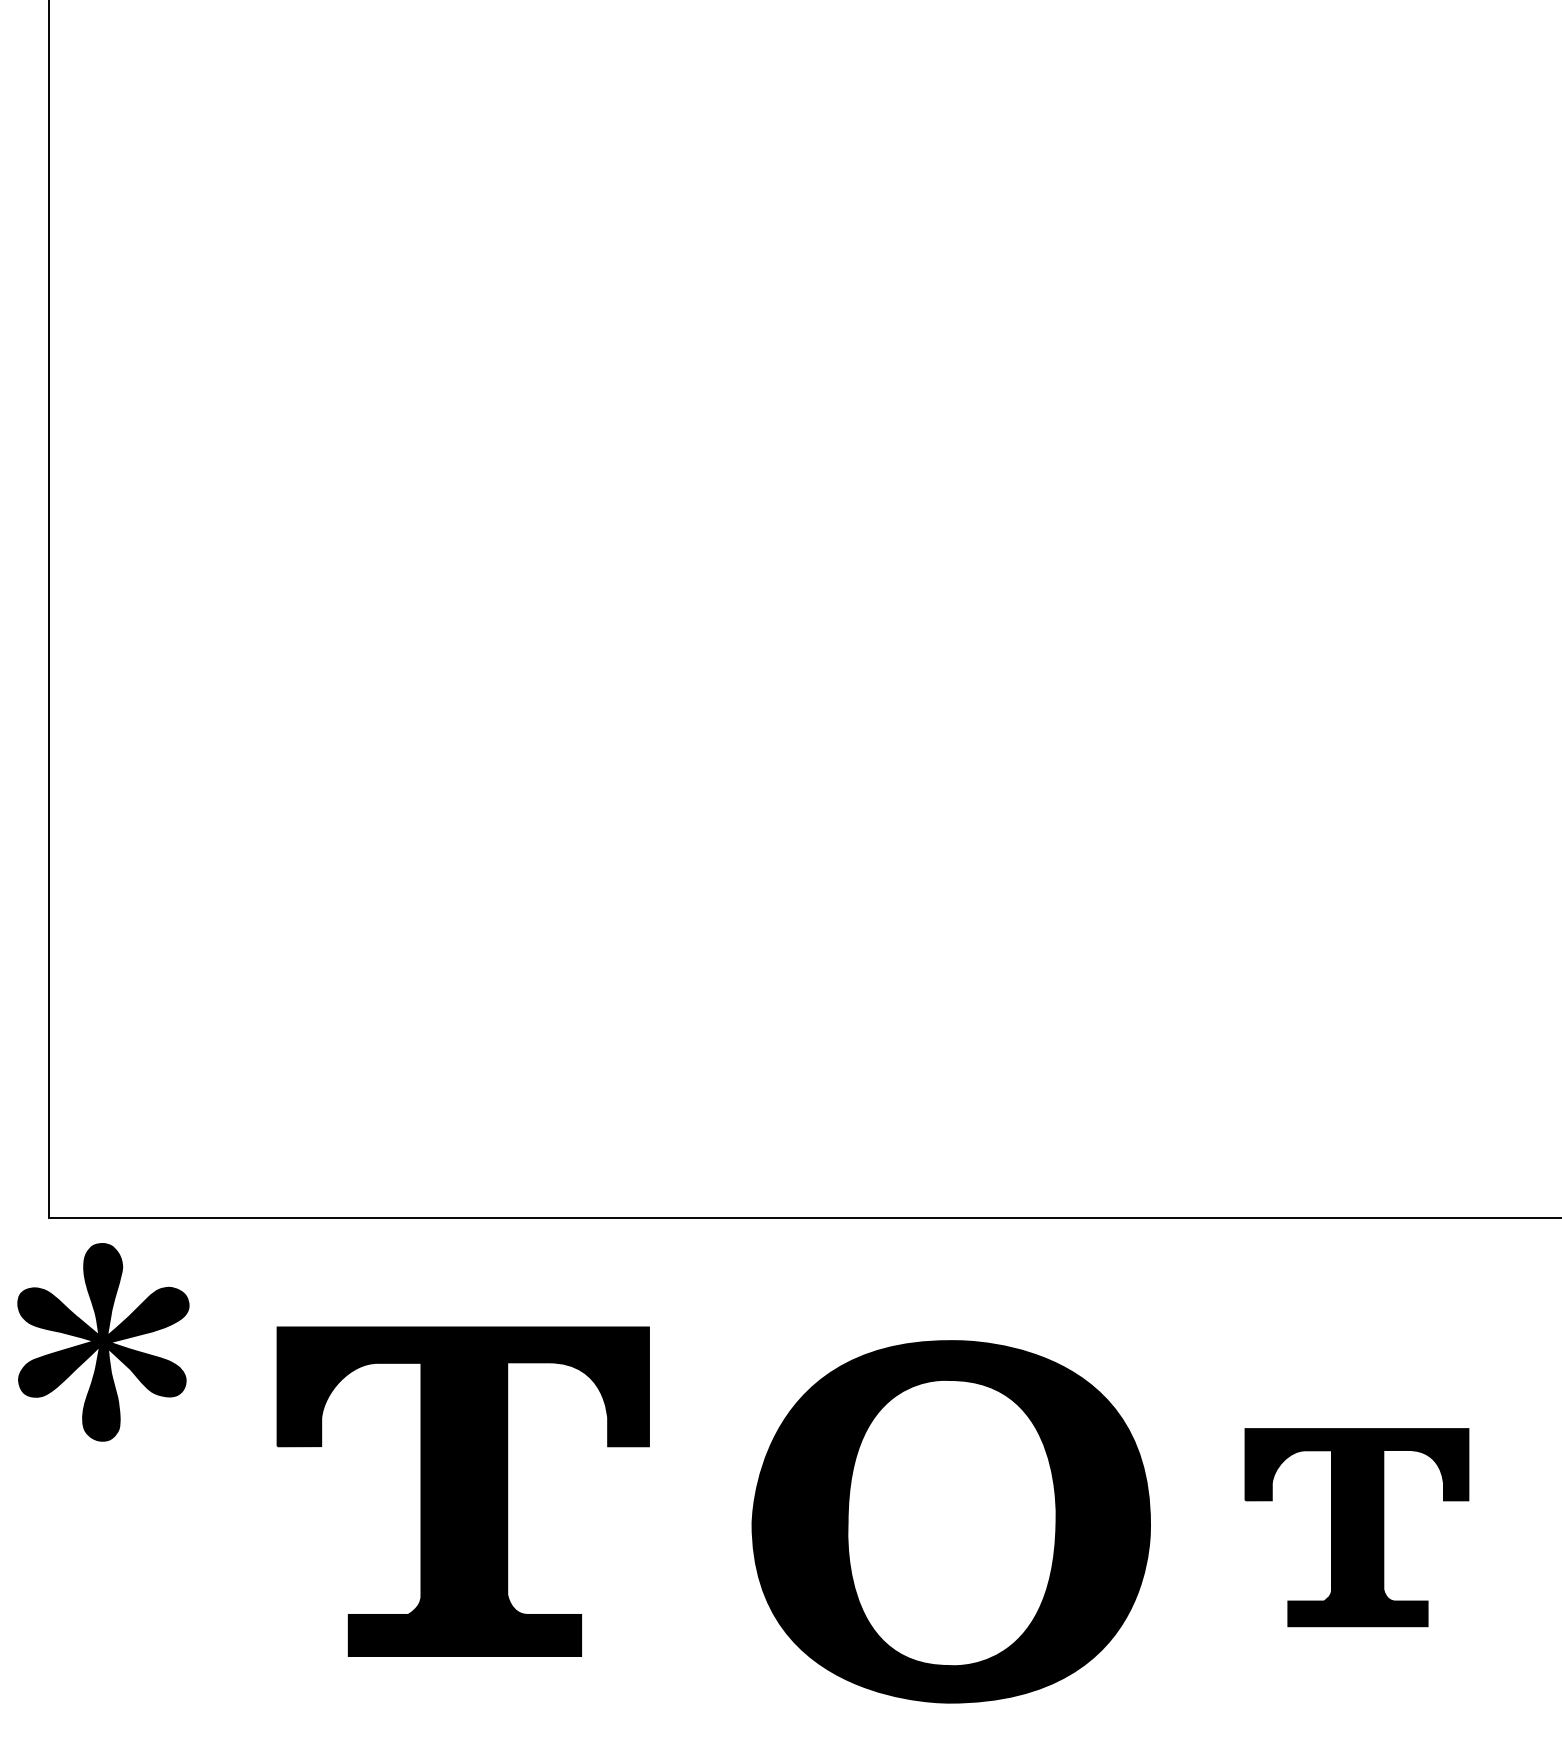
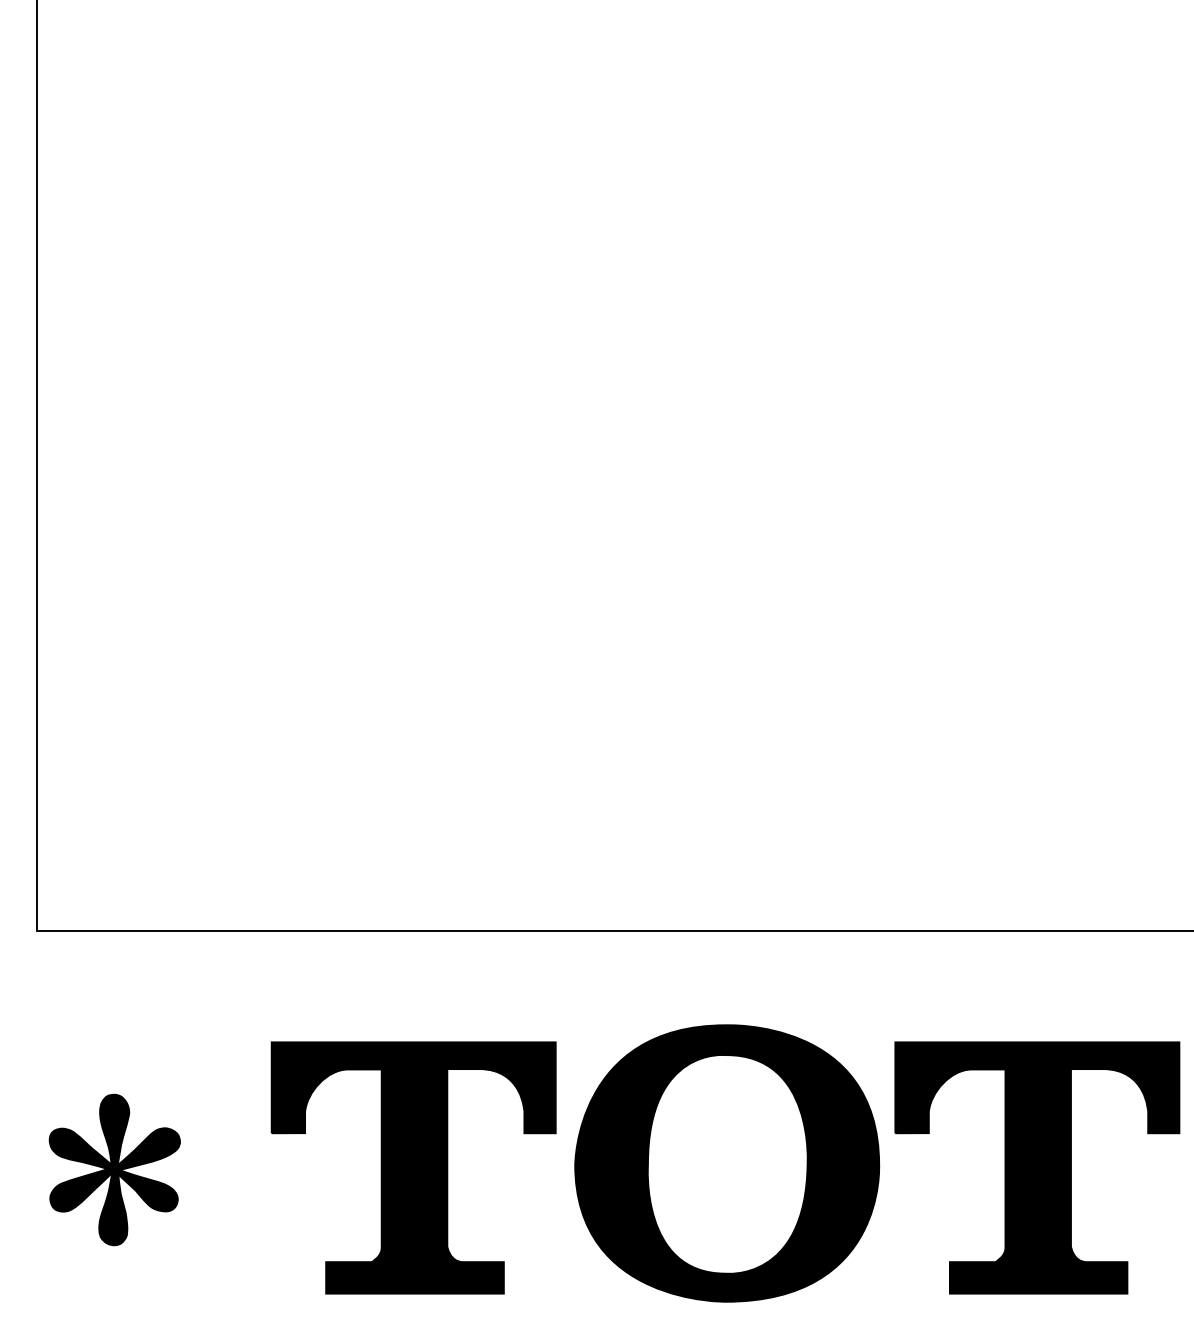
part: (103, 1342) -> (114, 1170), moved
part: (462, 1491) -> (413, 1167), moved
part: (1356, 1527) -> (1037, 1167), size x1.67

